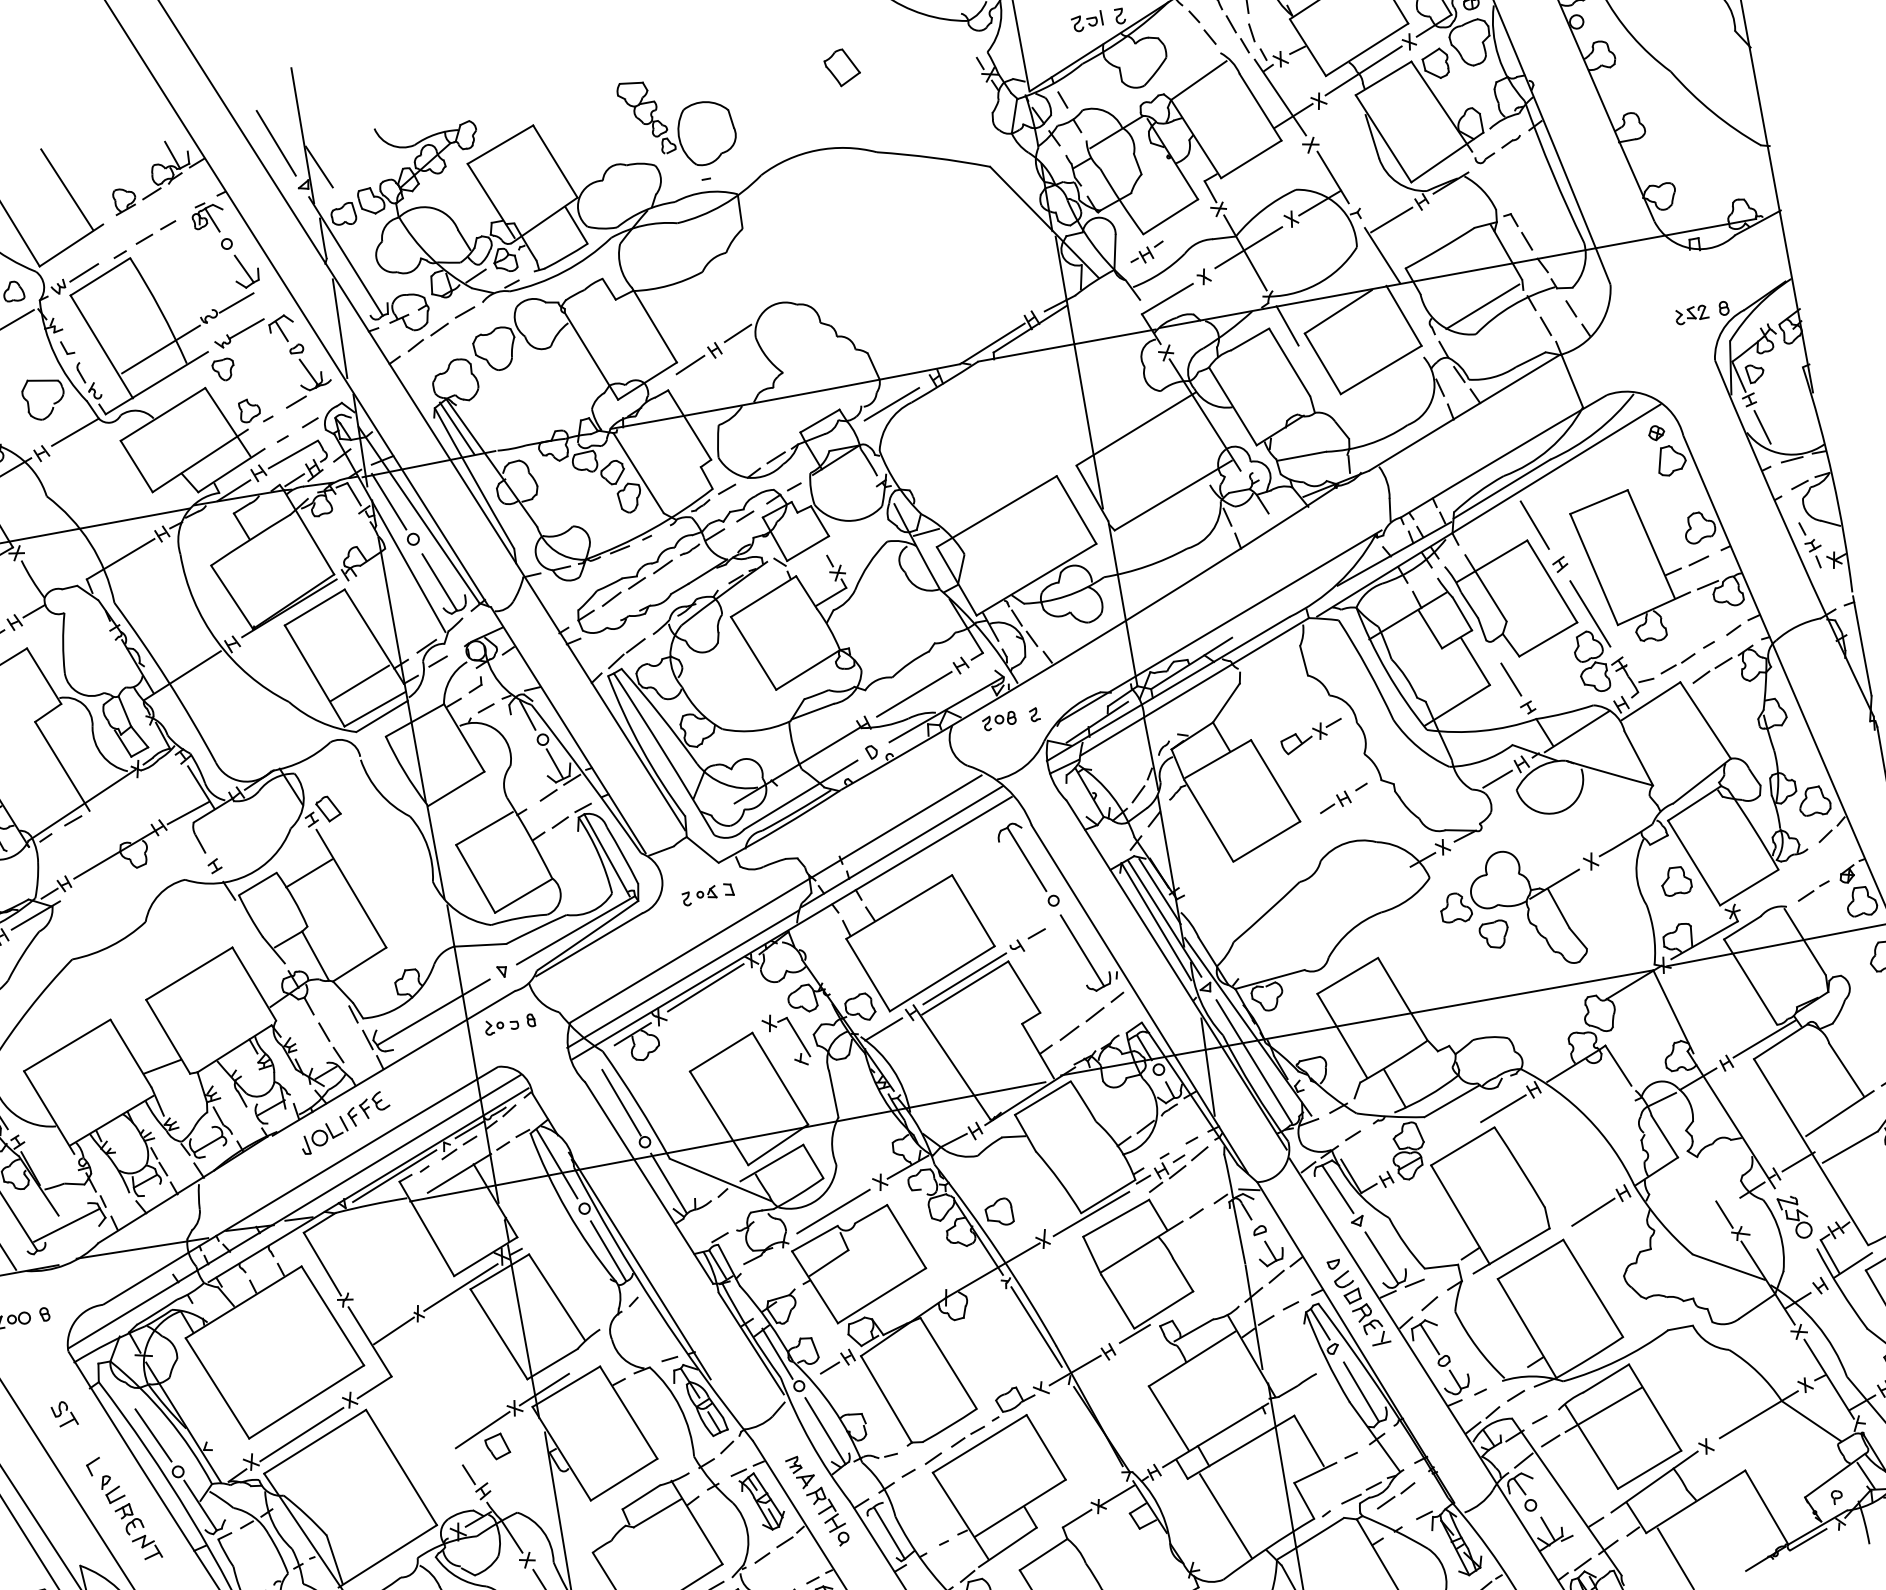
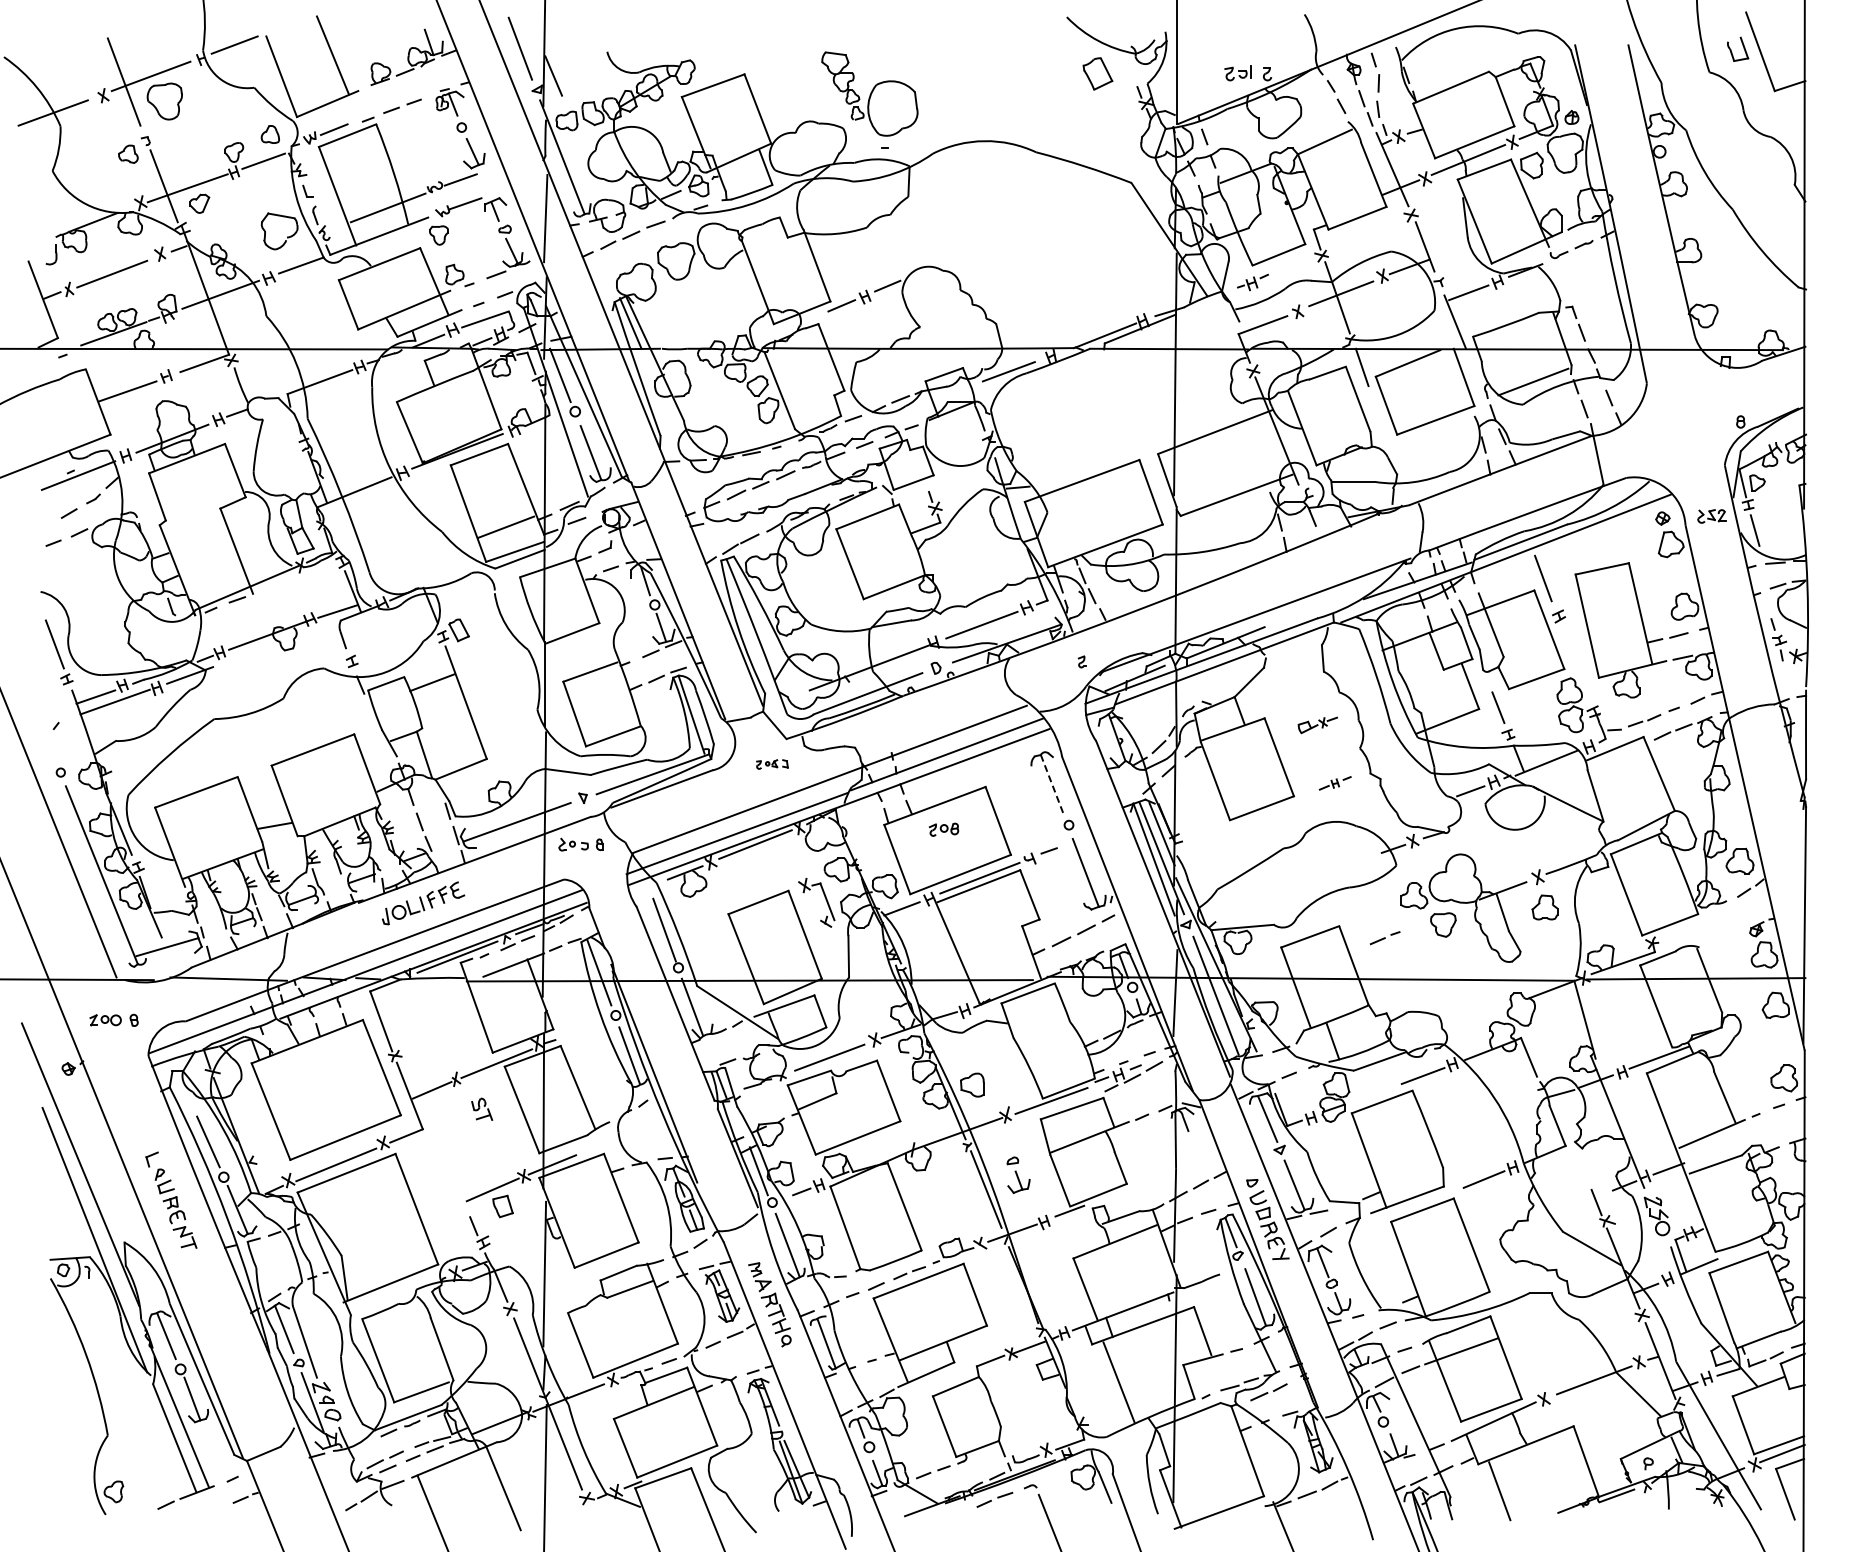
part: (841, 67) -> (1097, 73), moved
part: (1691, 315) -> (1711, 516), moved
line: (1589, 613) -> (1576, 663), removed
part: (998, 720) -> (943, 829), moved
part: (1311, 737) -> (1317, 725), size x0.7
part: (1344, 798) -> (1335, 783), size x0.7
line: (1026, 859) -> (1052, 785), solid -> dashed
part: (1675, 881) -> (1544, 907), moved
part: (1813, 891) -> (1384, 938), moved
part: (708, 894) -> (772, 764), size x0.7
part: (1268, 1244) -> (1018, 1174), moved
part: (64, 1413) -> (482, 1108), moved

